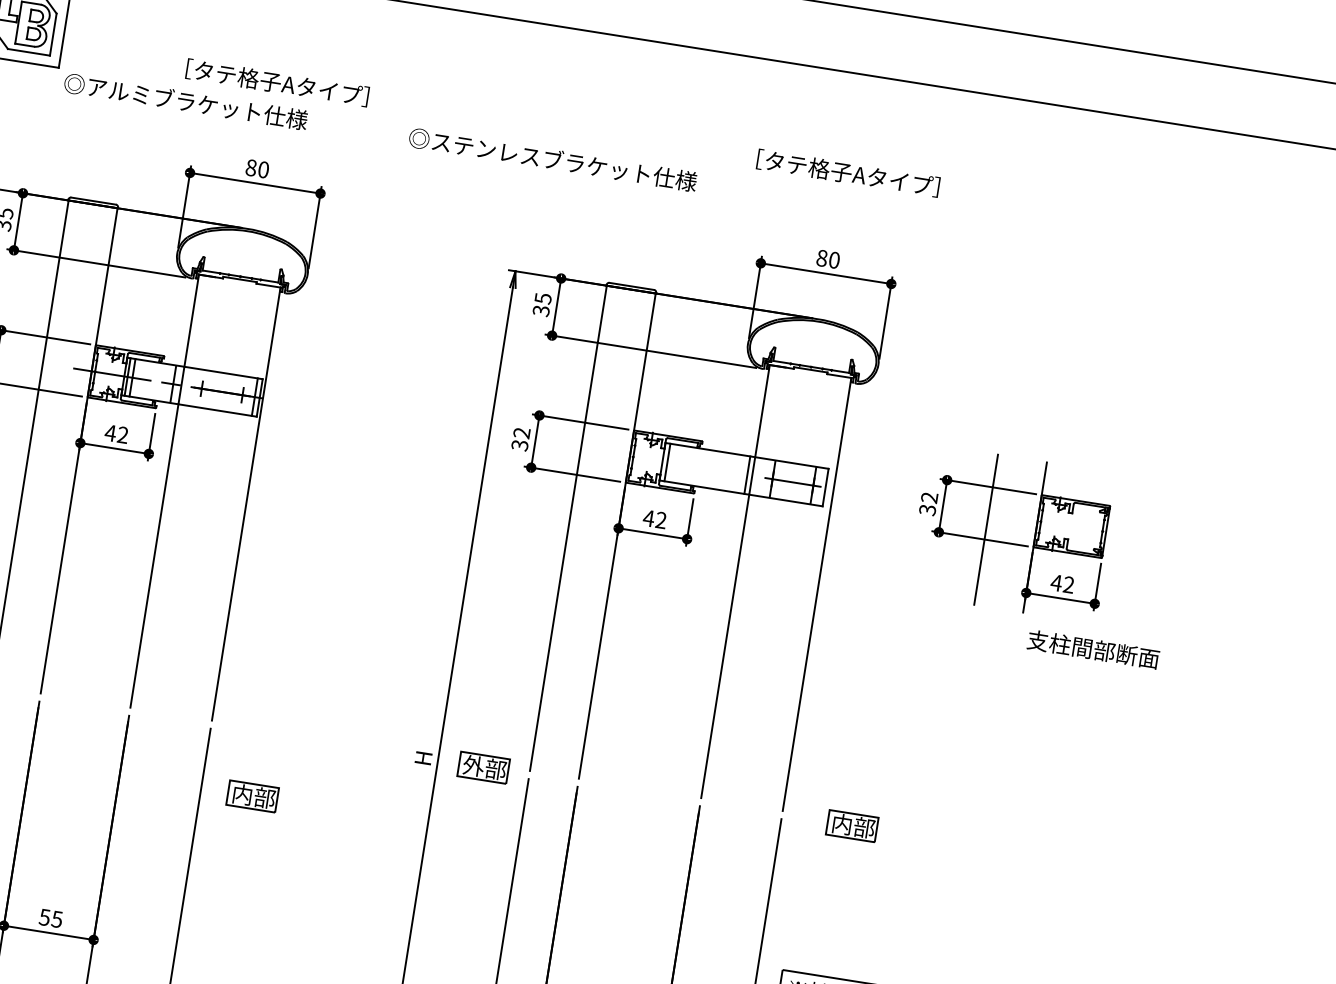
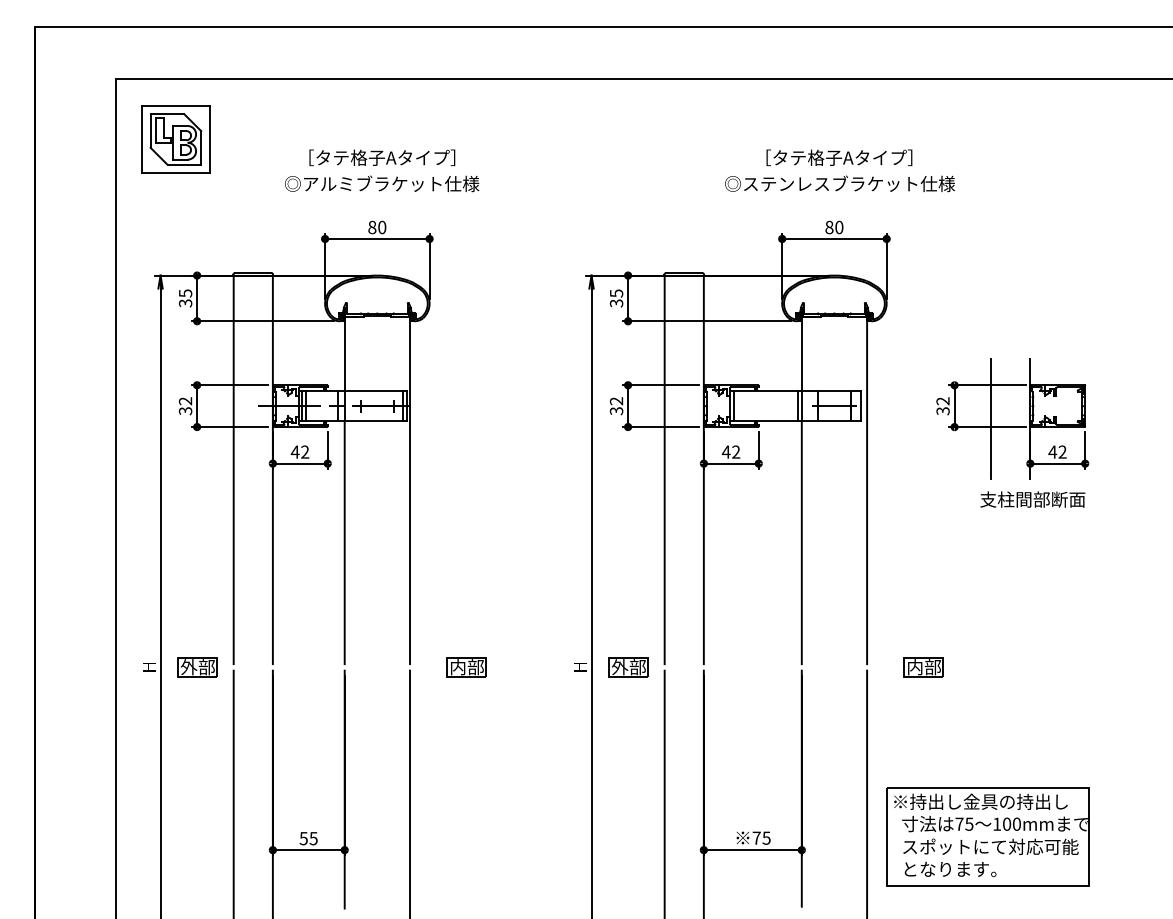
text: (186, 101) -> (382, 183), moved
text: (552, 159) -> (839, 183), moved
text: (1093, 649) -> (1032, 499), moved
part: (253, 796) -> (466, 667), moved

